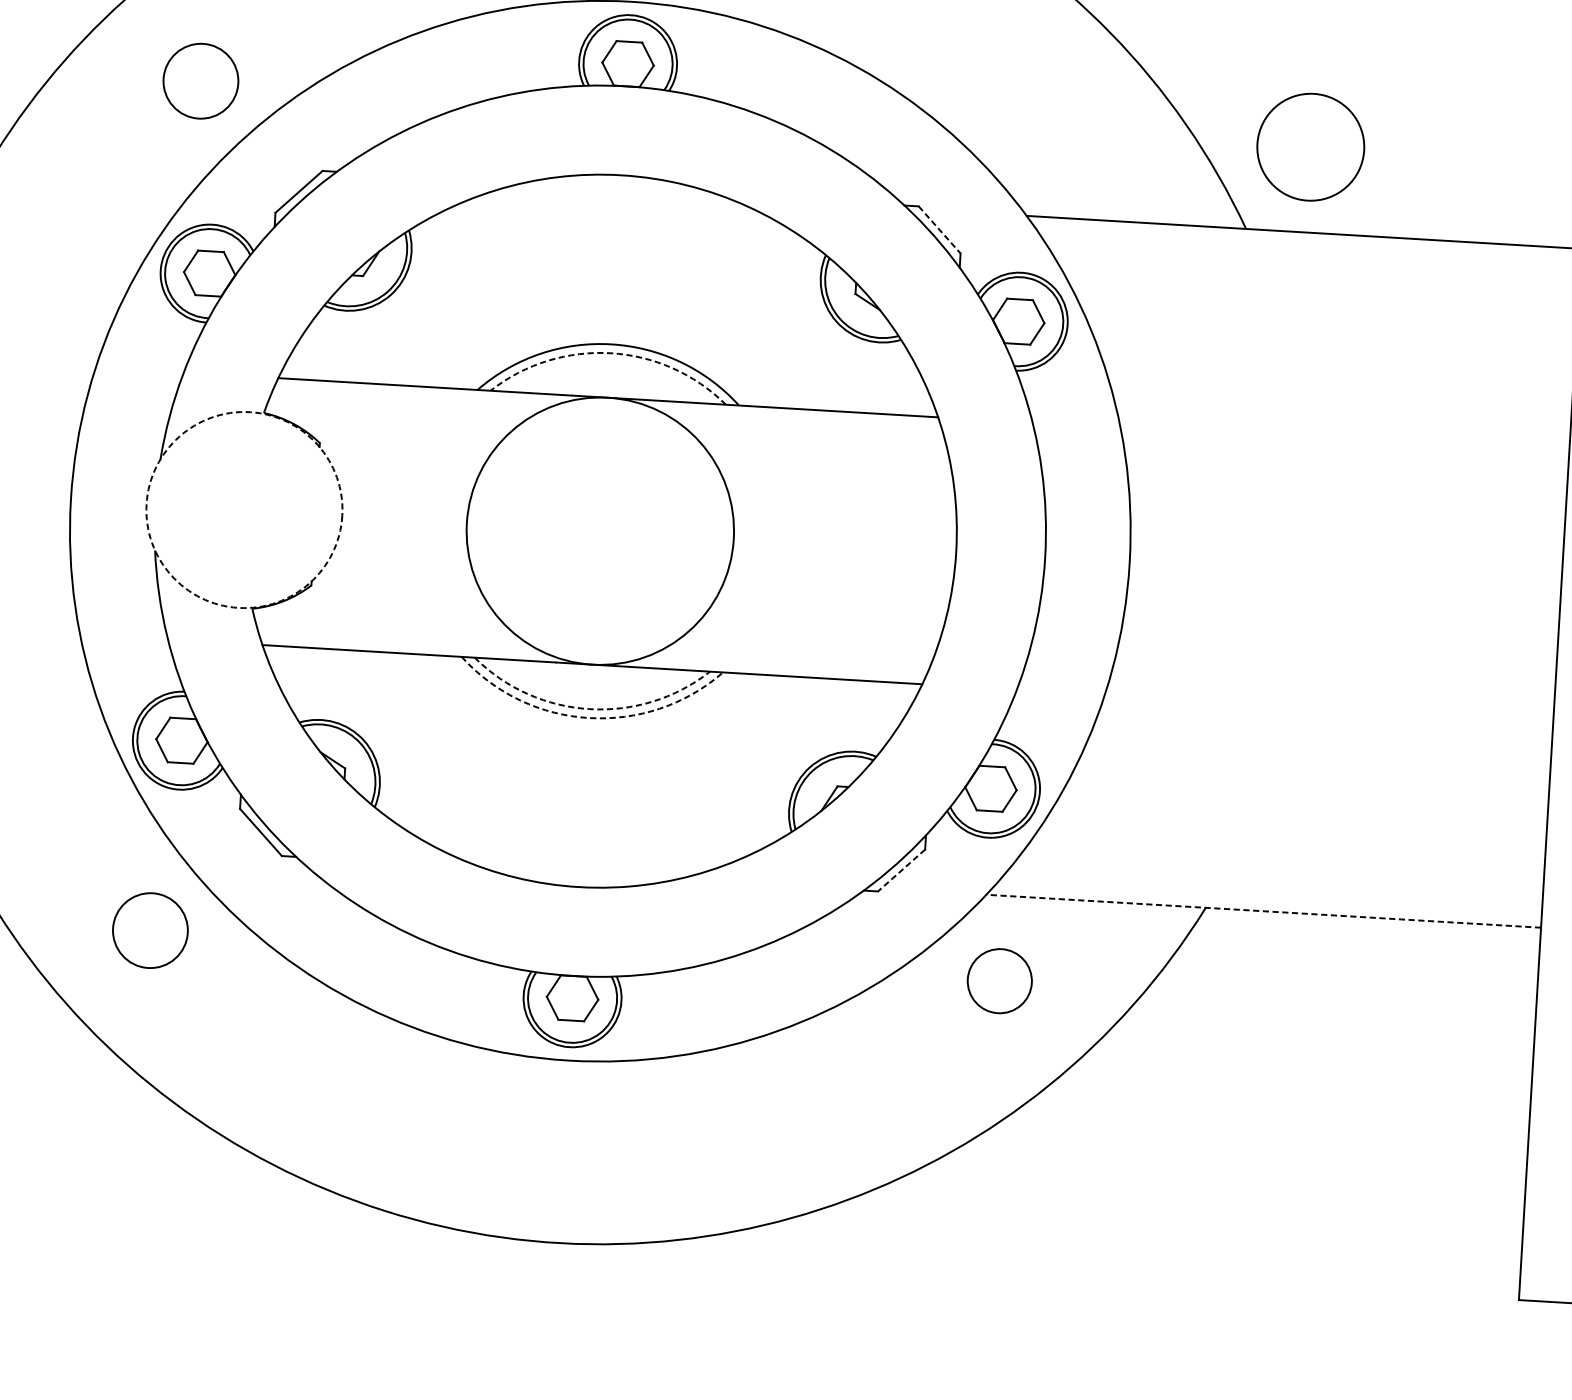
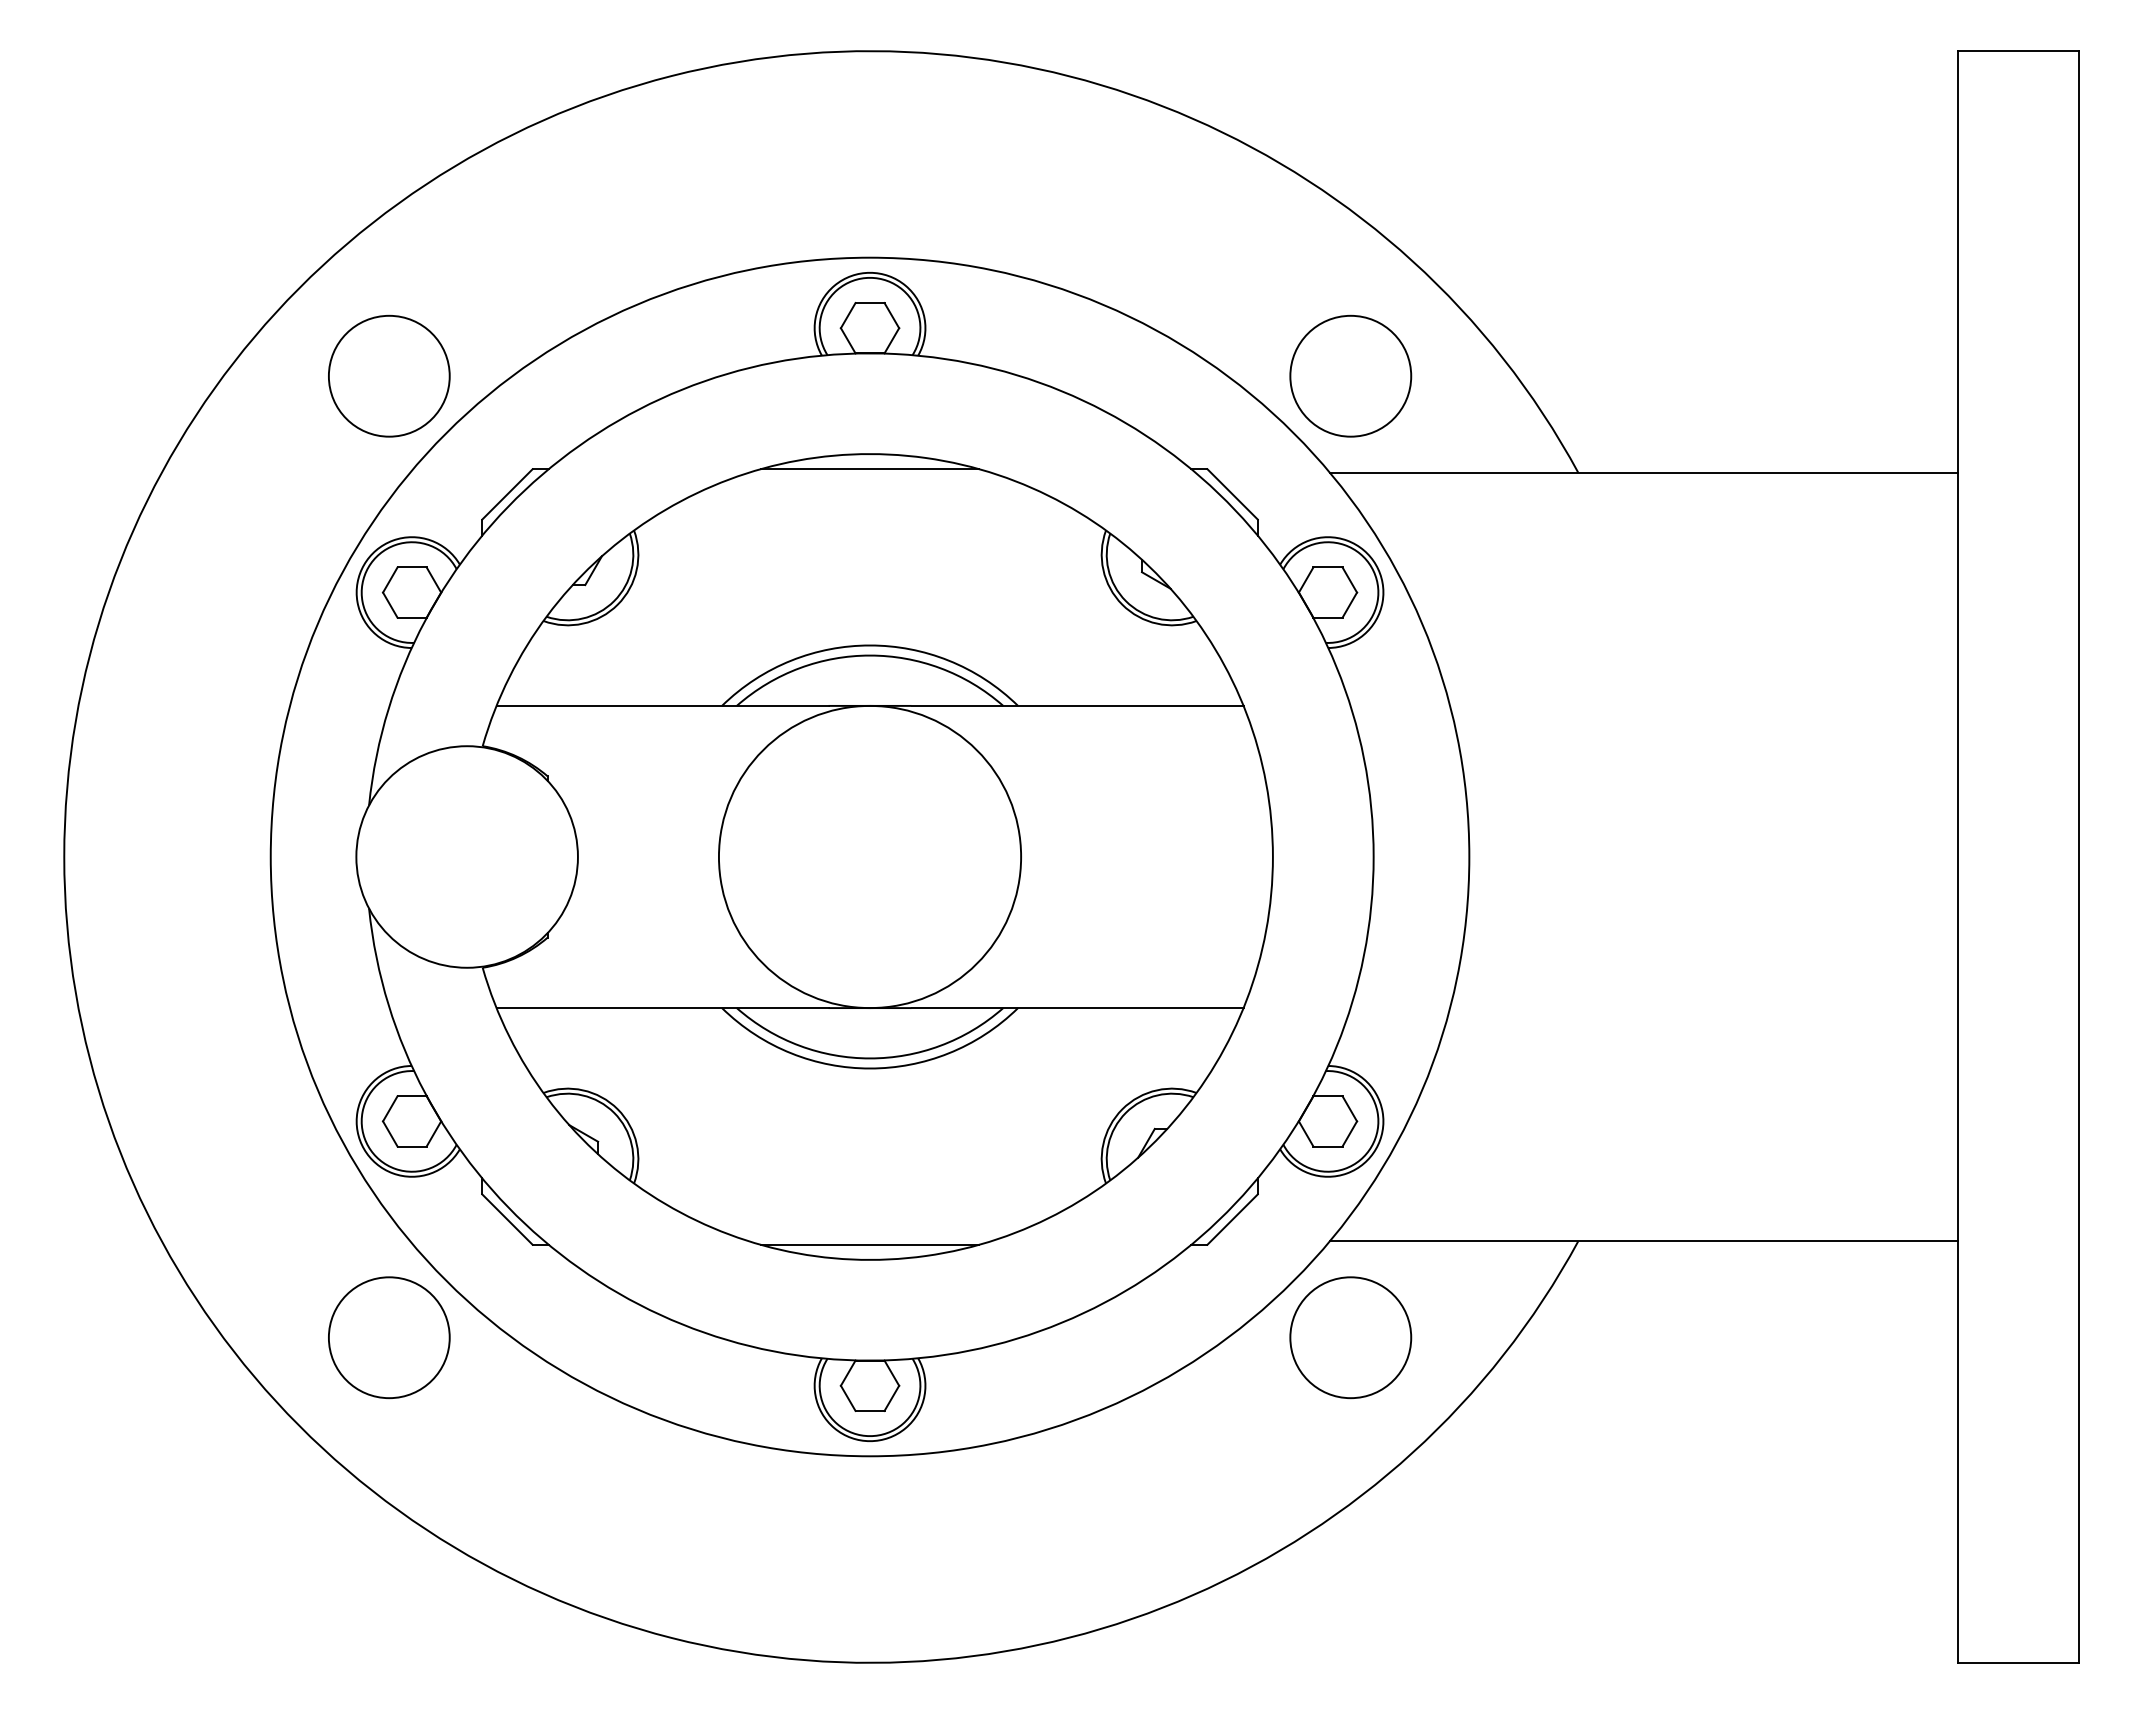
circle: (201, 80) -> (389, 375), size x1.43
circle: (1310, 146) -> (1350, 375), moved
line: (620, 188) -> (869, 469), added
line: (939, 230) -> (1232, 494), dashed -> solid
arc: (611, 353) -> (870, 655), dashed -> solid
circle: (243, 509) -> (466, 856), dashed -> solid
arc: (590, 709) -> (870, 1058), dashed -> solid
arc: (589, 718) -> (870, 1068), dashed -> solid
line: (901, 870) -> (1232, 1219), dashed -> solid
line: (579, 873) -> (869, 1244), added
line: (1263, 911) -> (1643, 1241), dashed -> solid
circle: (149, 930) -> (388, 1337), size x1.43
circle: (999, 980) -> (1350, 1337), size x1.67

